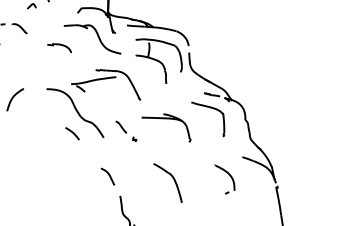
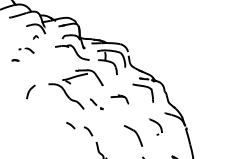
part: (59, 47) -> (53, 59), removed
part: (166, 126) -> (119, 99), size x0.6
curve: (72, 133) -> (70, 125), moved
part: (168, 182) -> (133, 135), moved

